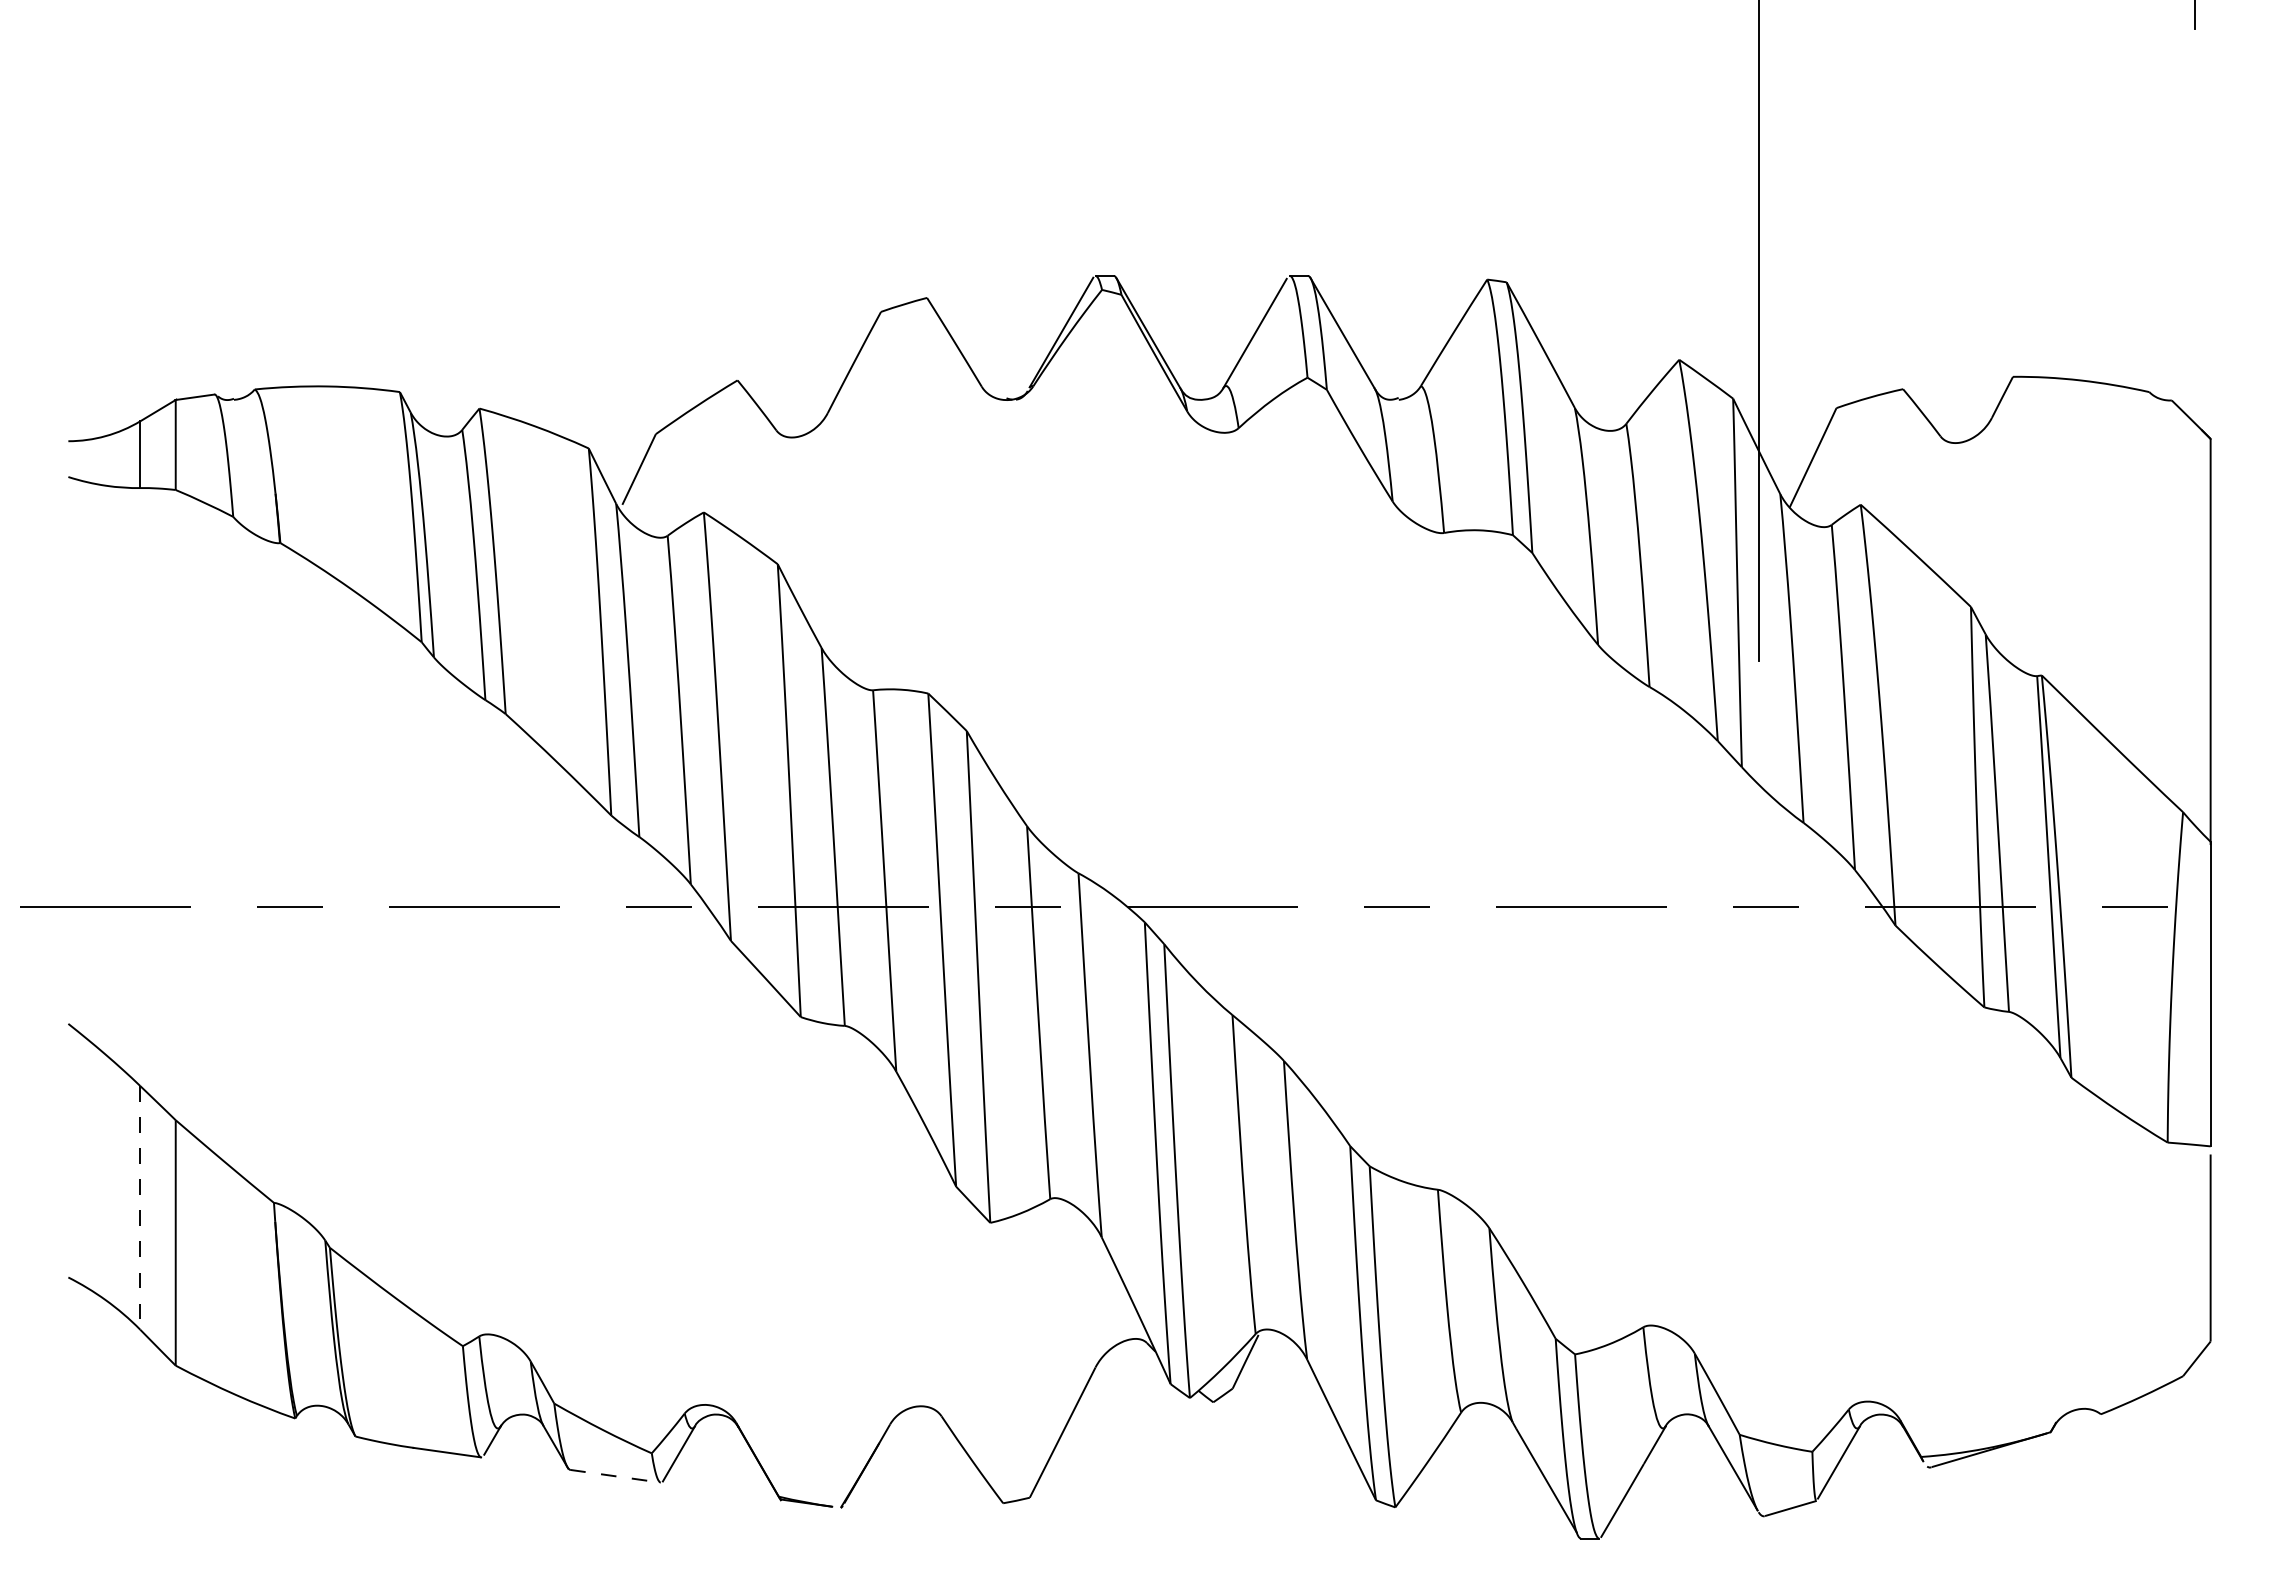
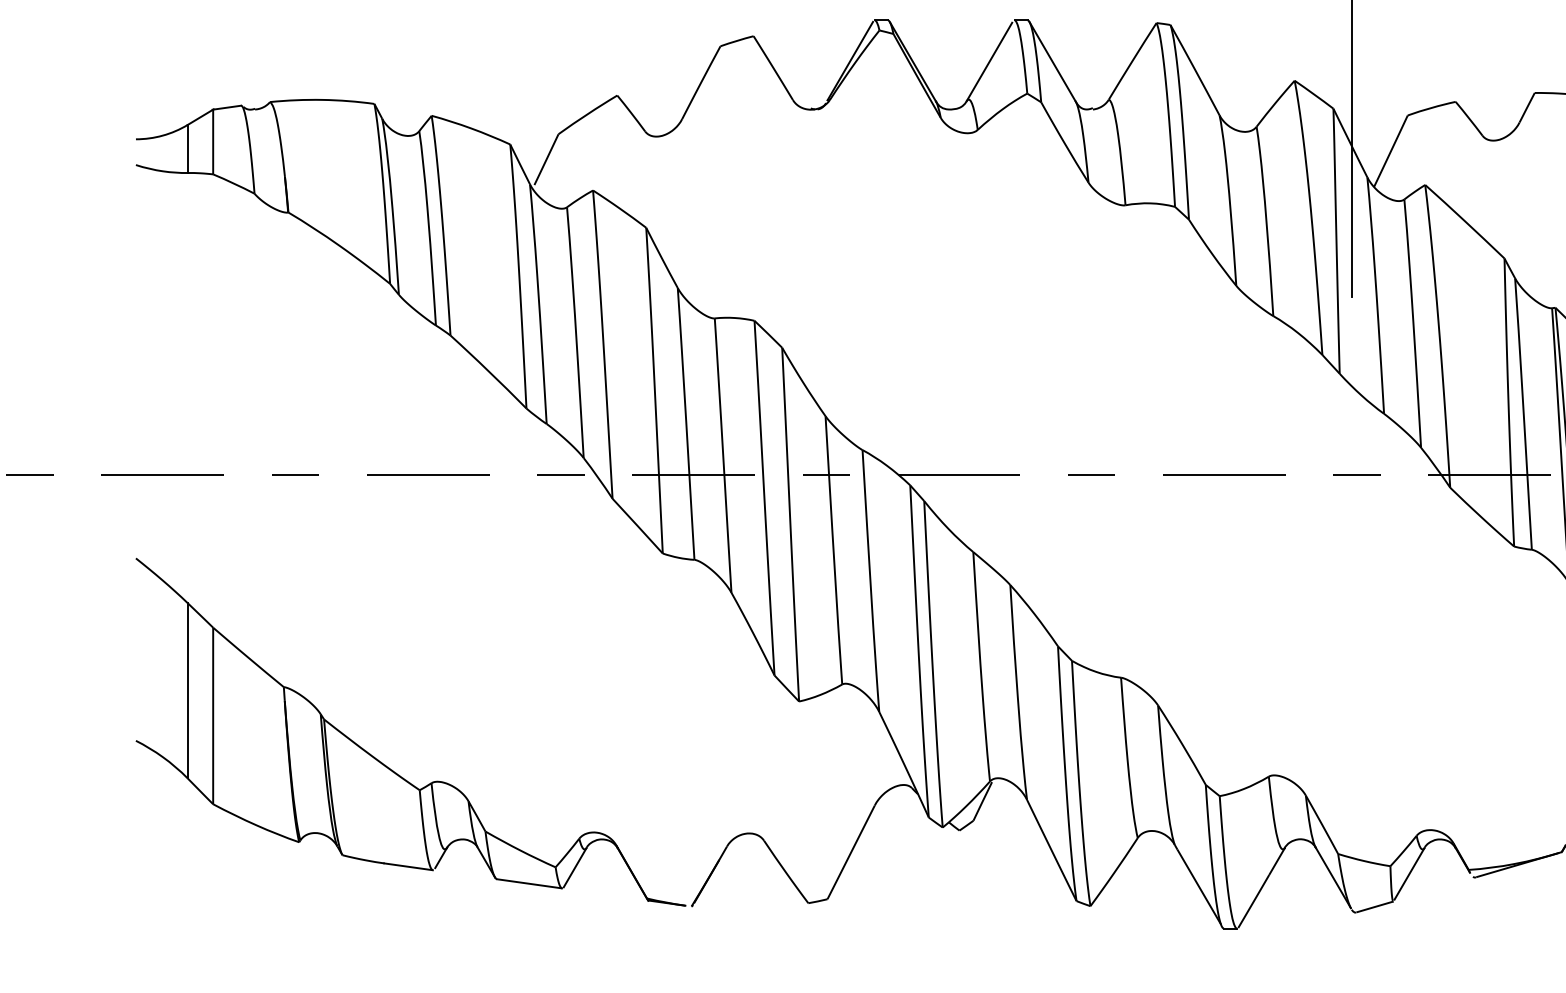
line: (140, 1207) -> (187, 690), dashed -> solid
line: (615, 1476) -> (529, 883), dashed -> solid

